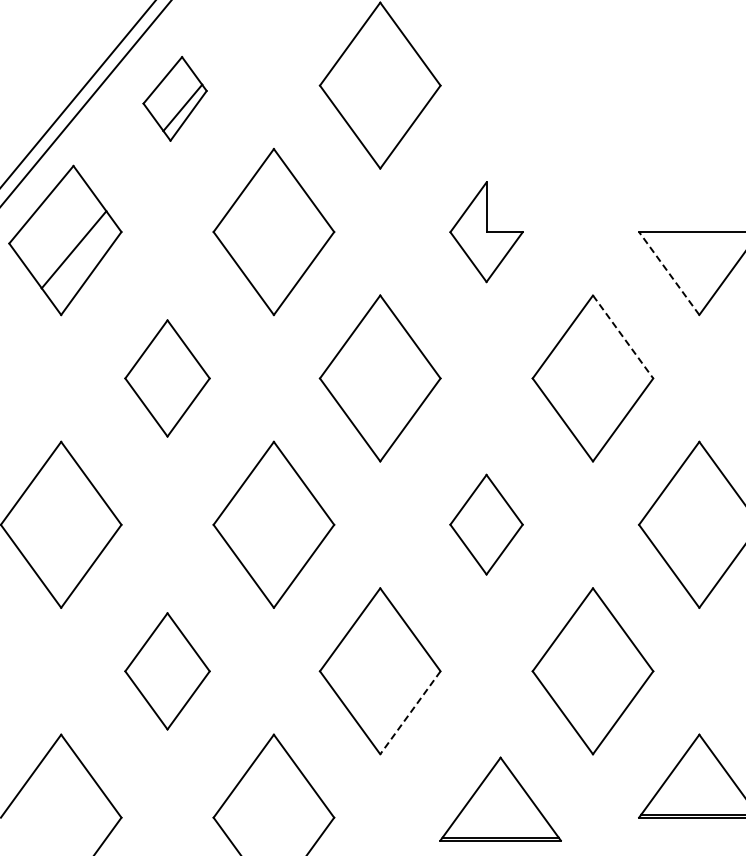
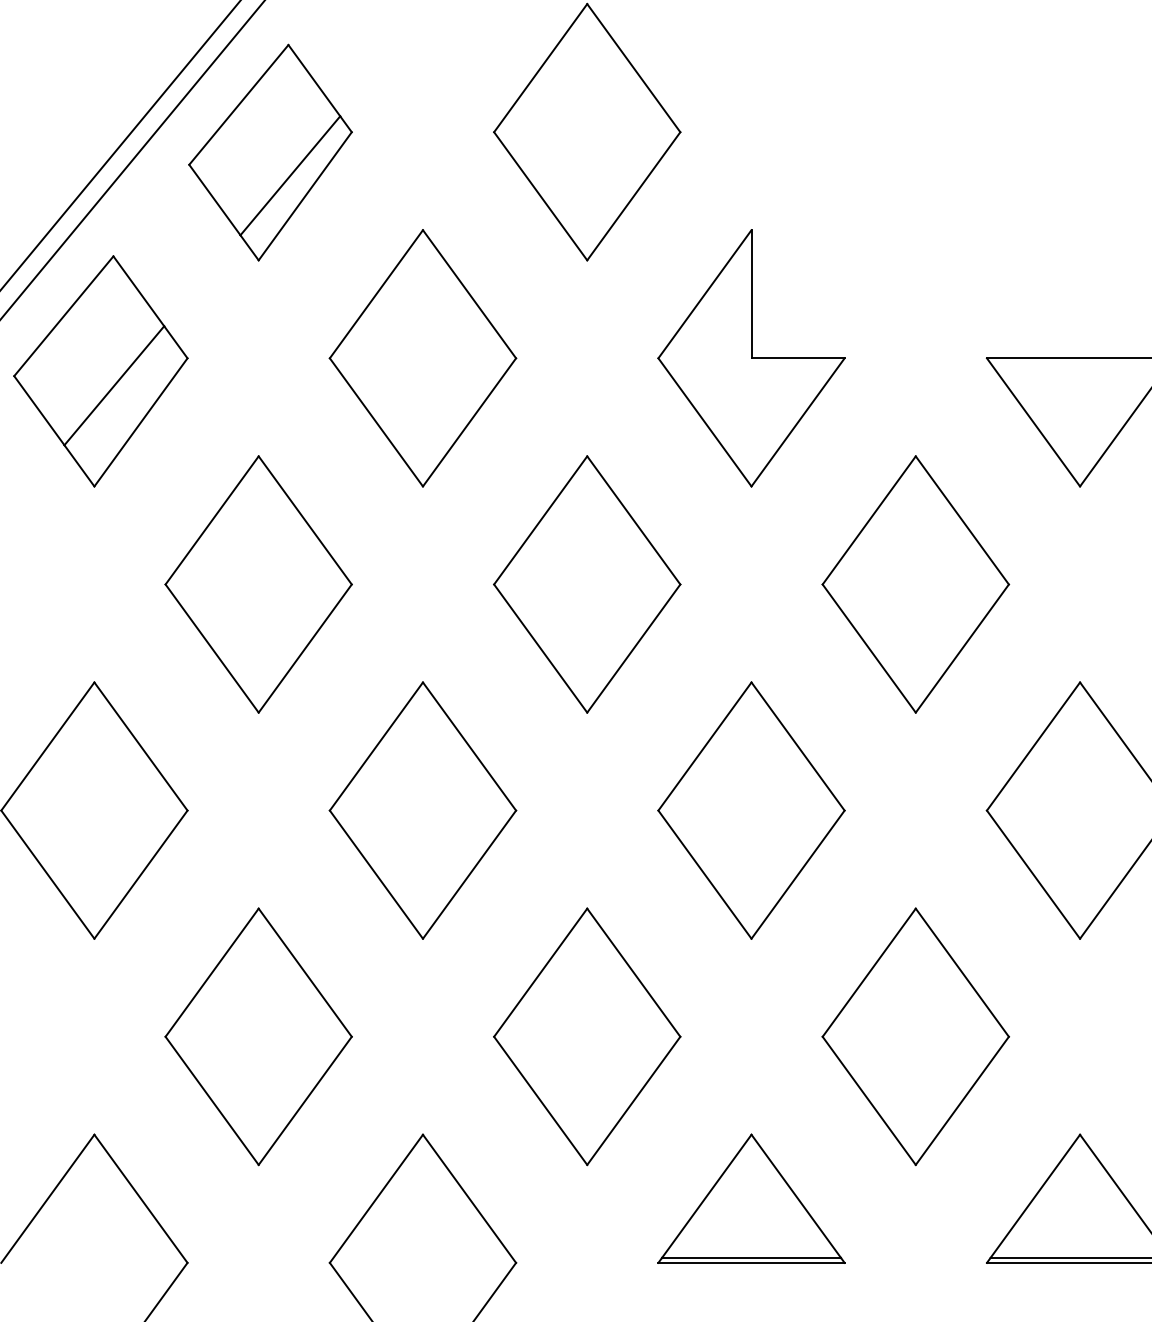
part: (174, 98) -> (269, 152), size x1.67
part: (486, 232) -> (751, 359), size x1.67
line: (668, 273) -> (1032, 422), dashed -> solid
line: (623, 337) -> (962, 521), dashed -> solid
part: (167, 378) -> (258, 584), size x1.43
part: (486, 524) -> (751, 810), size x1.67
part: (167, 671) -> (258, 1037), size x1.43
line: (410, 713) -> (633, 1101), dashed -> solid
part: (500, 798) -> (751, 1197), moved

